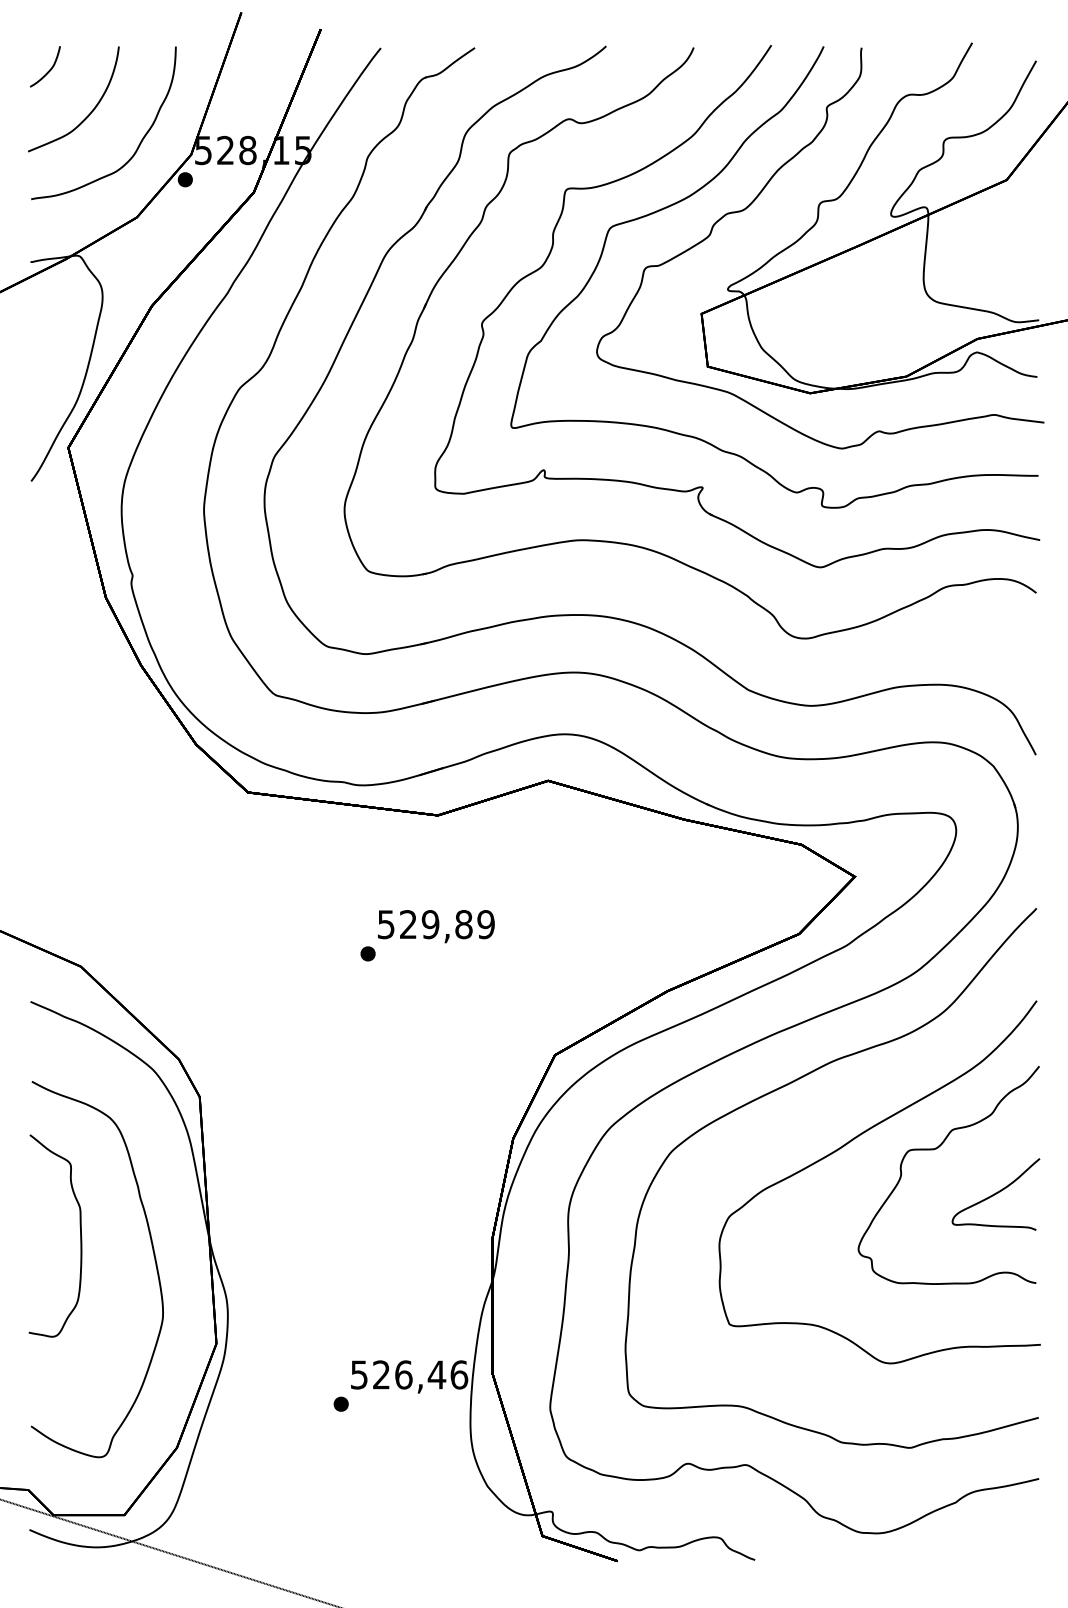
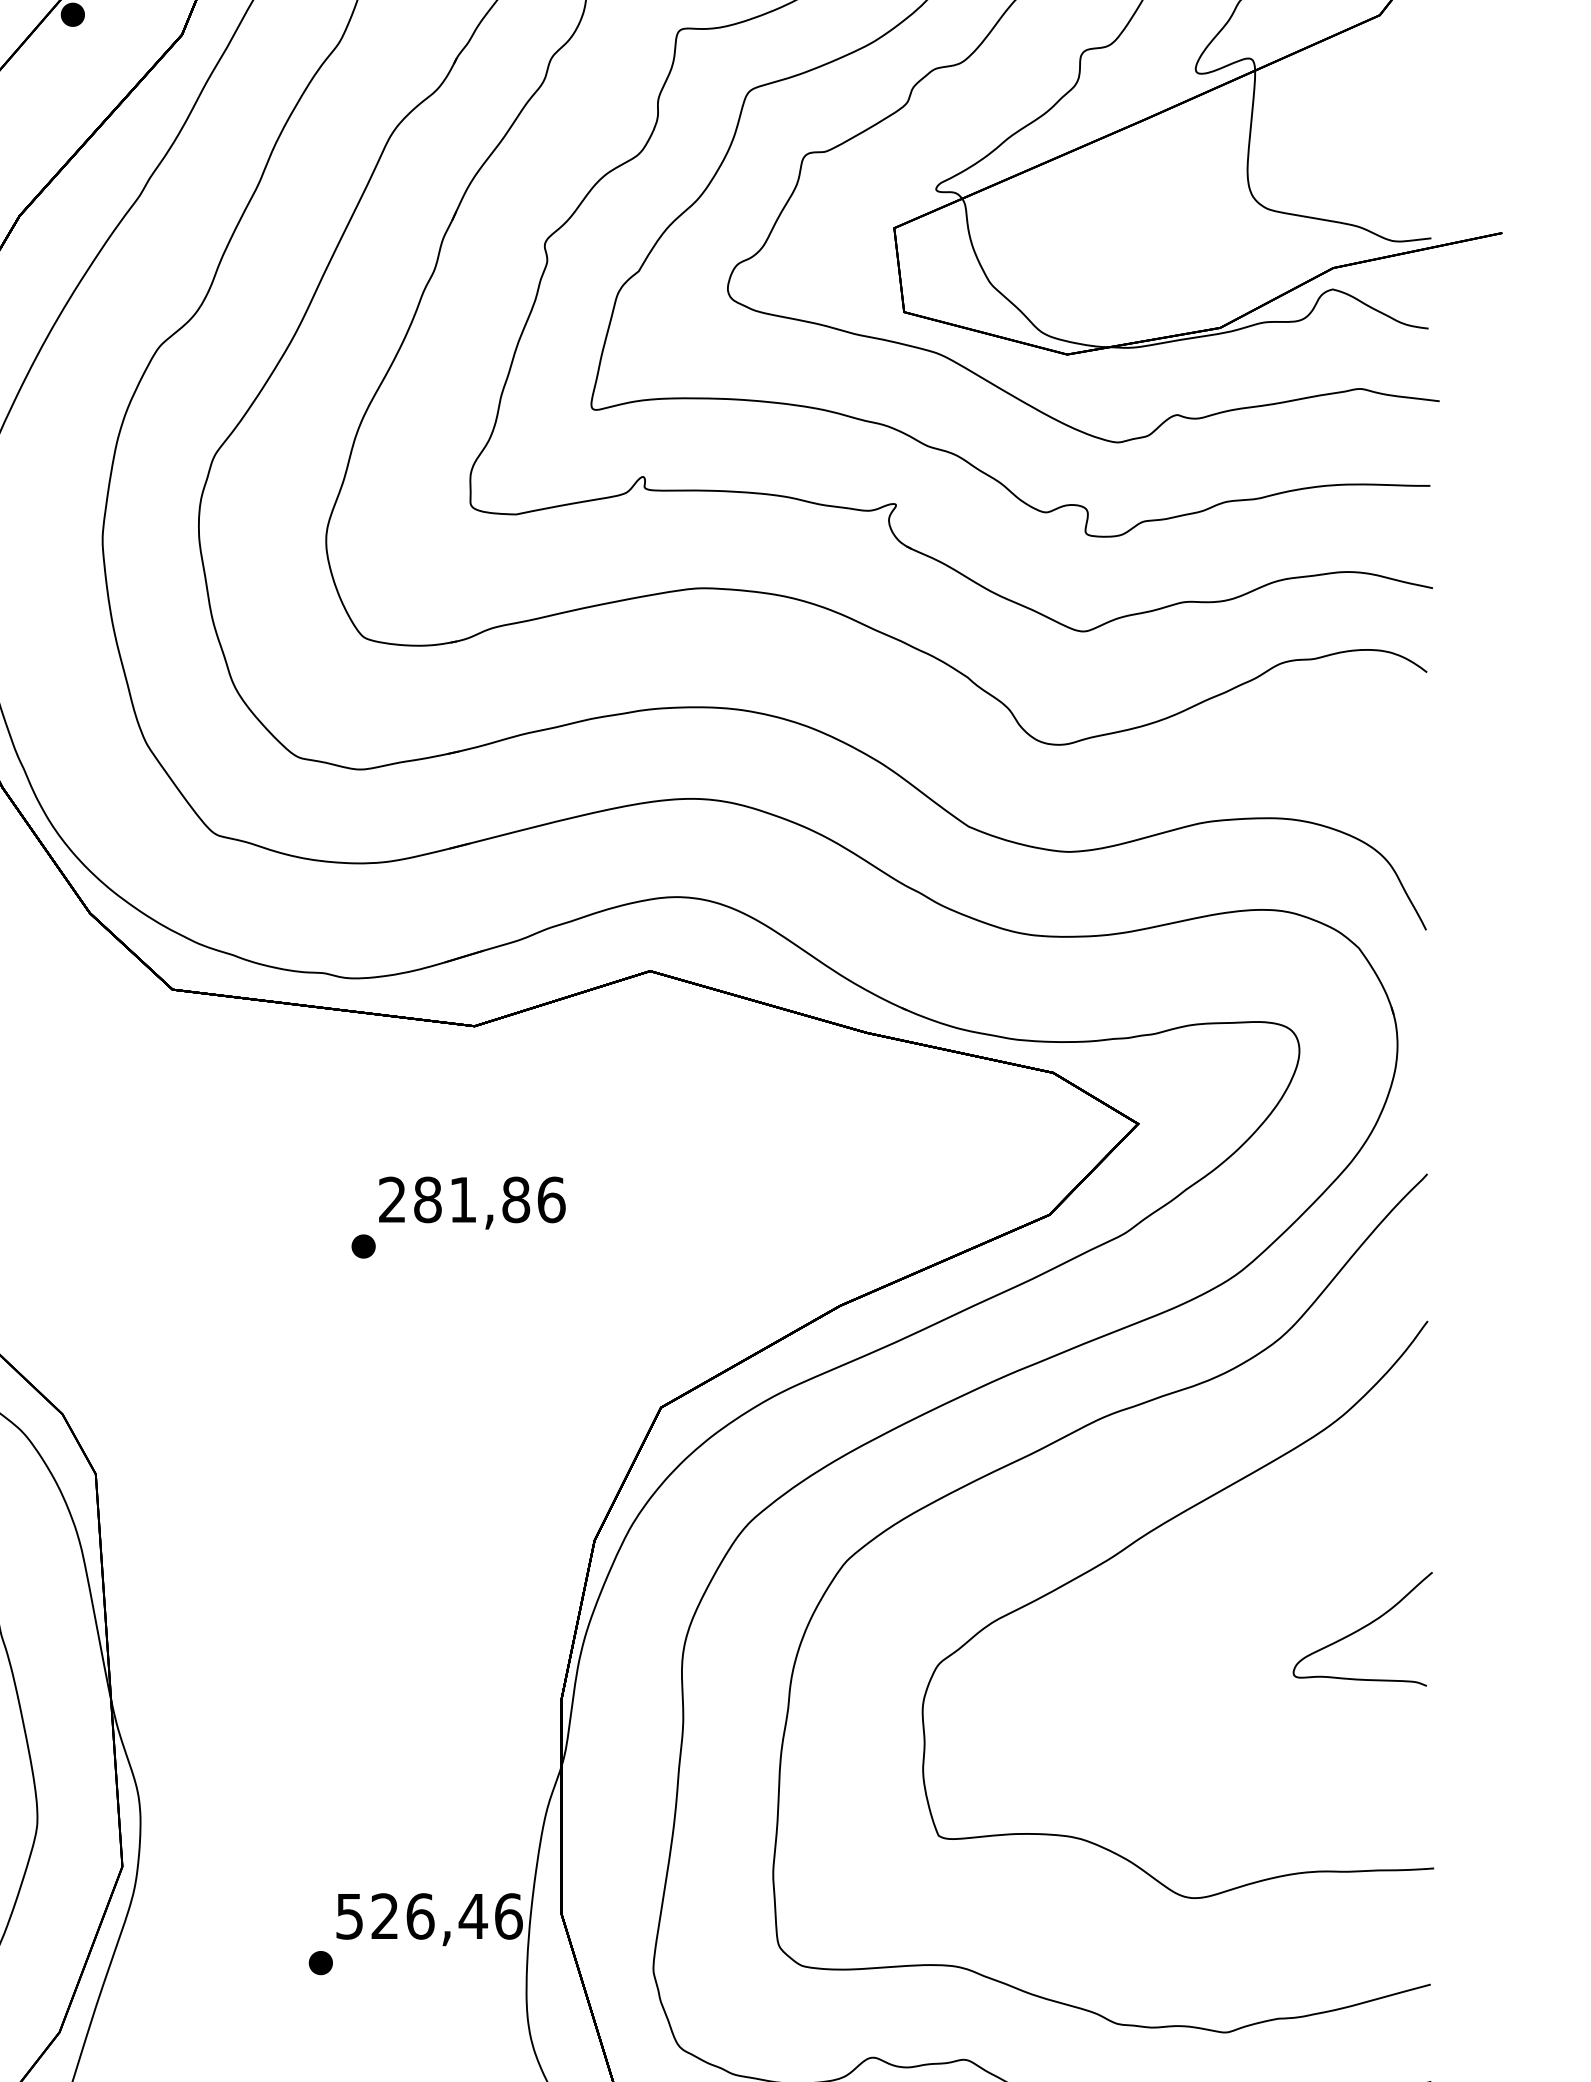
text: (436, 924) -> (472, 1199), 529,89 -> 281,86
part: (936, 1149) -> (1268, 1557), removed

